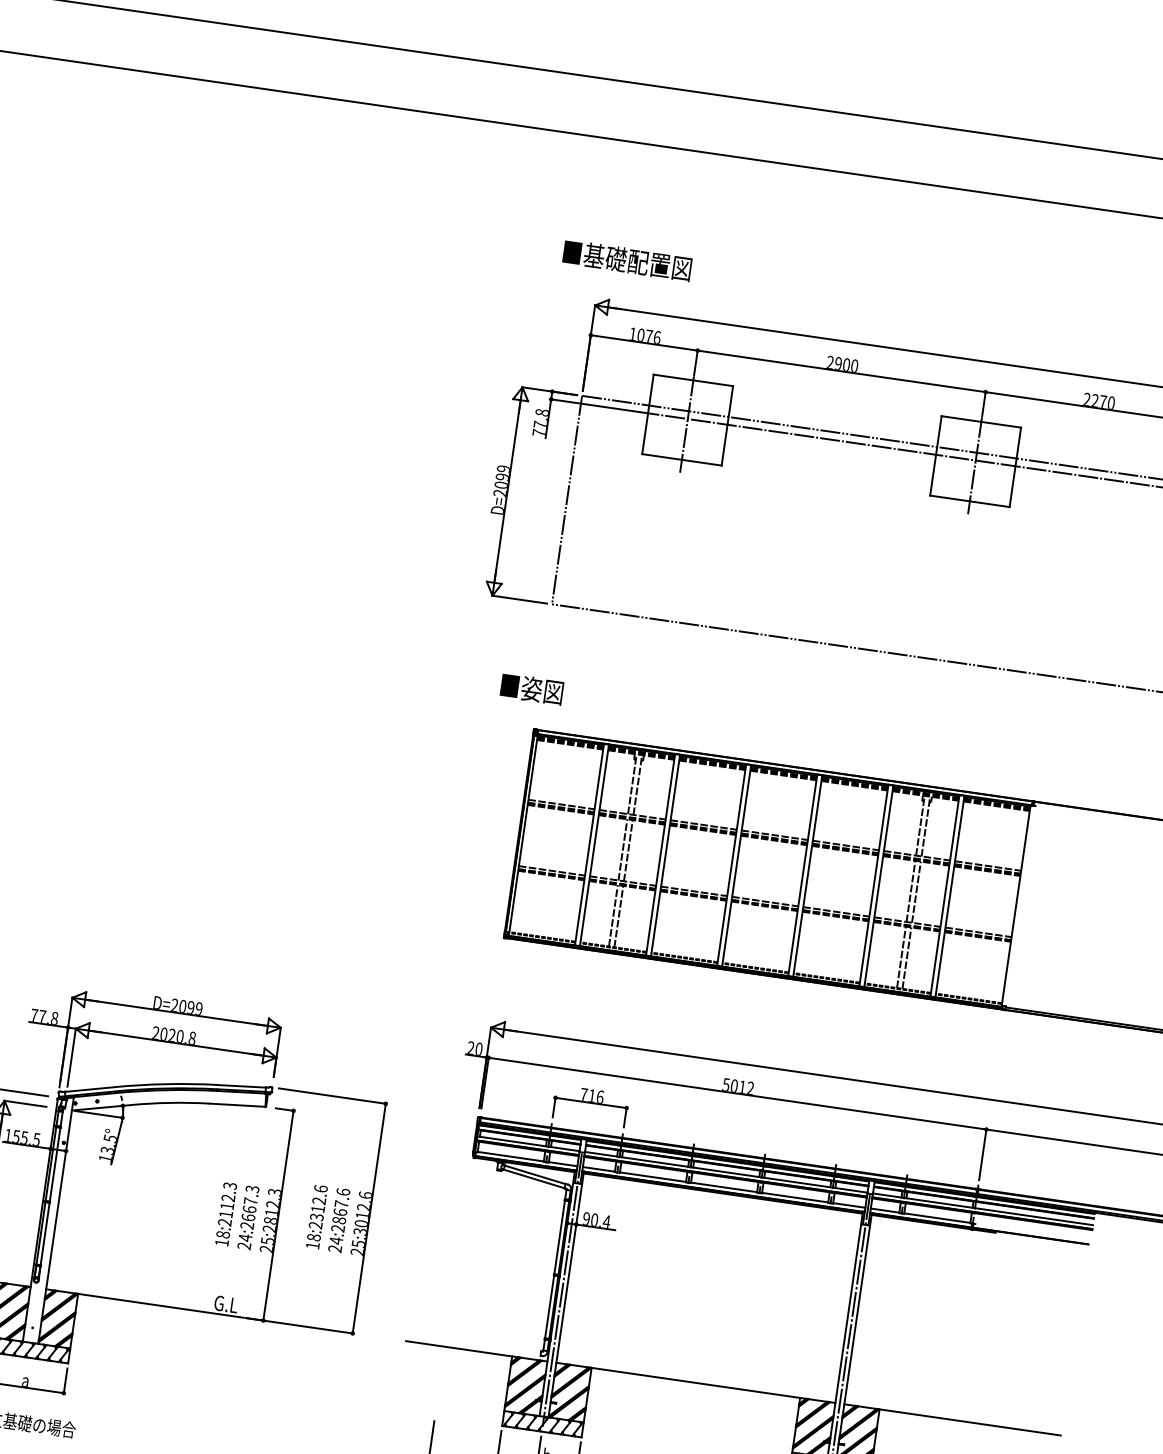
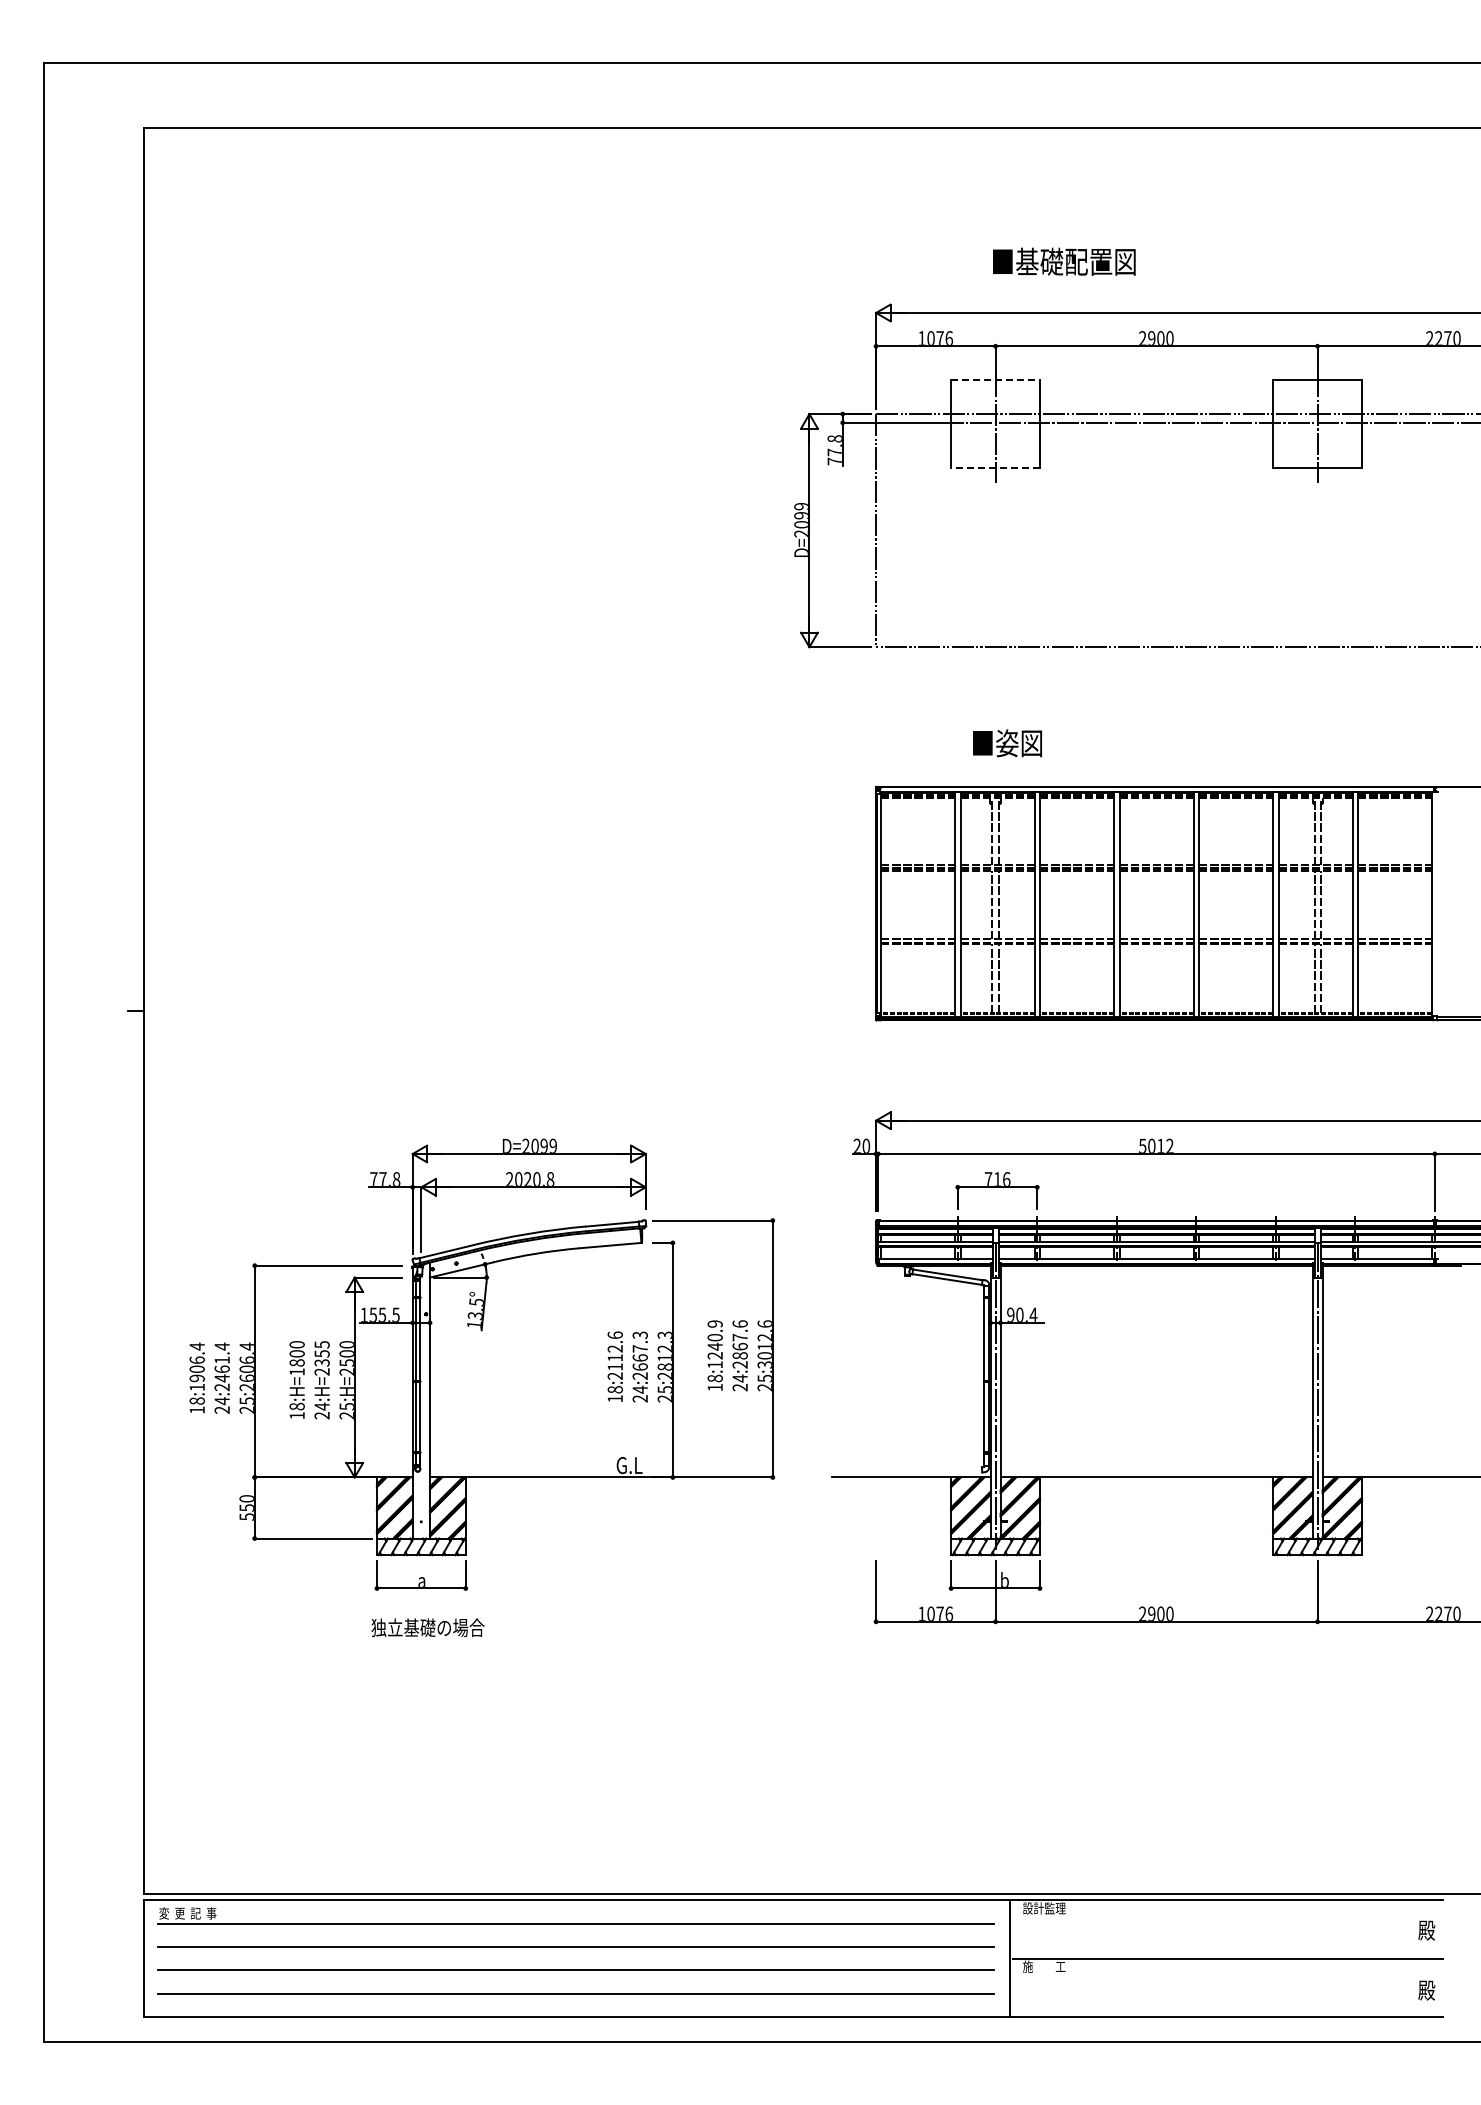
text: (627, 260) -> (1064, 261), moved
line: (694, 380) -> (996, 379), solid -> dashed
line: (681, 459) -> (995, 468), solid -> dashed
text: (531, 689) -> (1007, 743), moved
text: (229, 1185) -> (614, 1334), 18:2112.3 -> 18:2112.6
text: (317, 1207) -> (714, 1344), 18:2312.6 -> 18:1240.9

